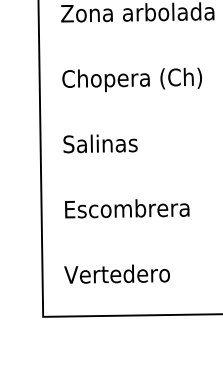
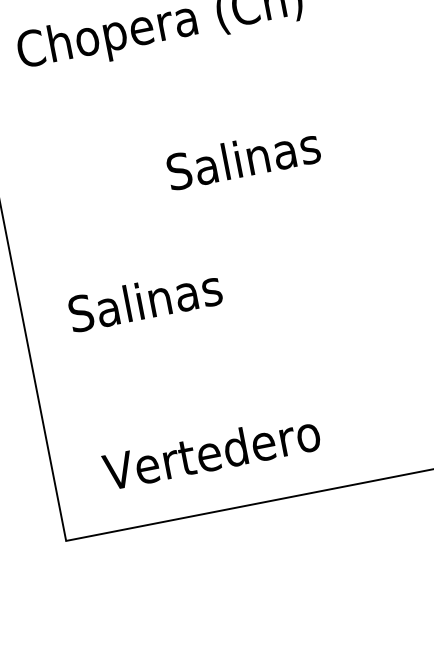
text: (100, 143) -> (243, 158), moved
text: (126, 208) -> (195, 290), Escombrera -> Salinas
text: (116, 273) -> (210, 451), moved

